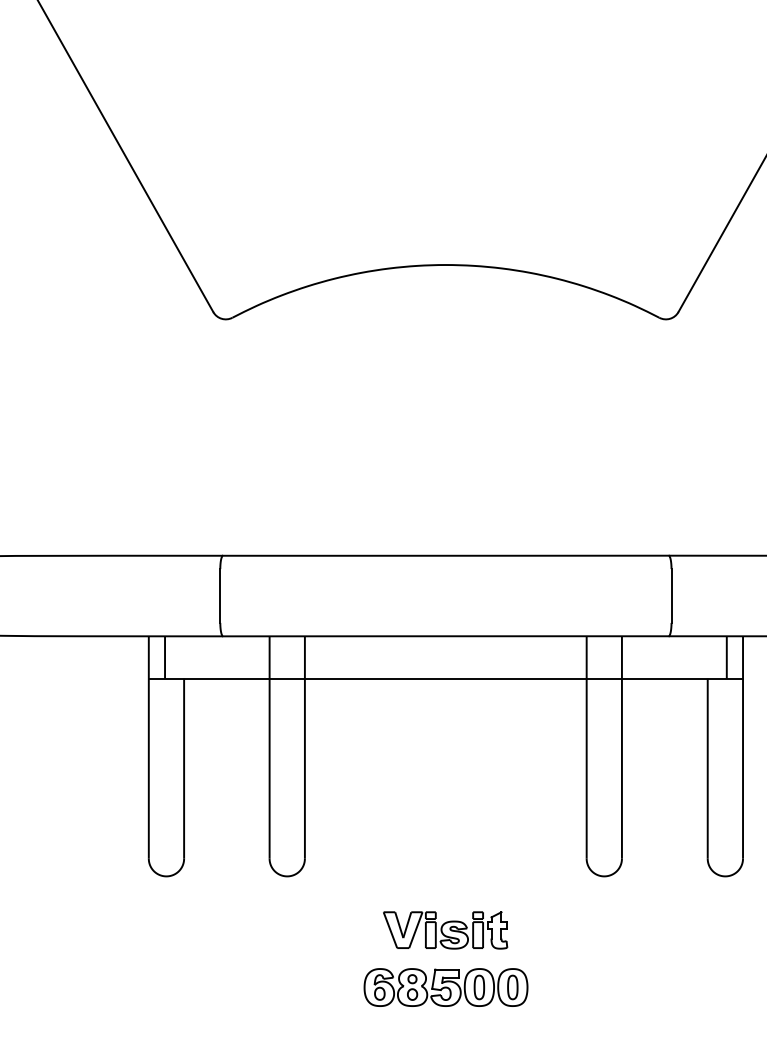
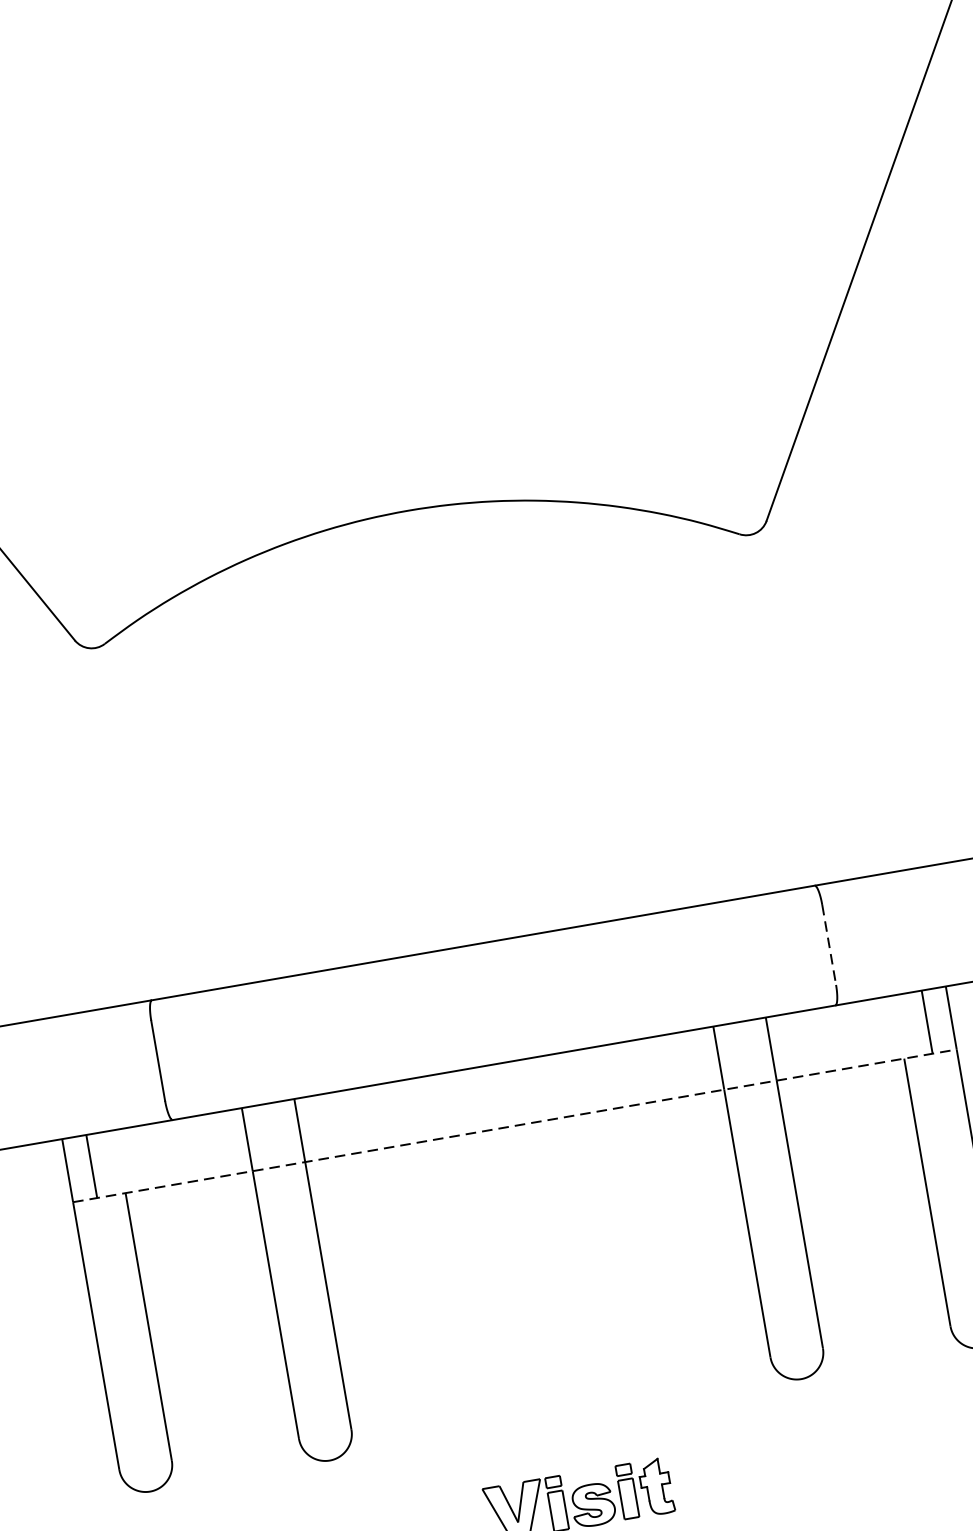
line: (671, 596) -> (829, 945), solid -> dashed
line: (446, 678) -> (515, 1125), solid -> dashed

